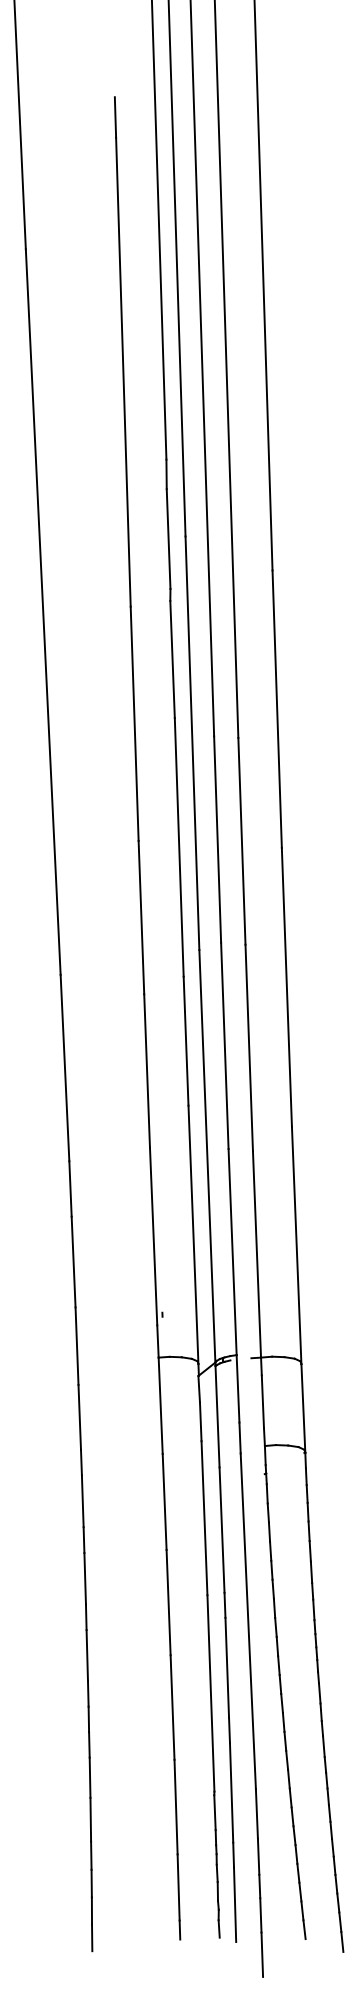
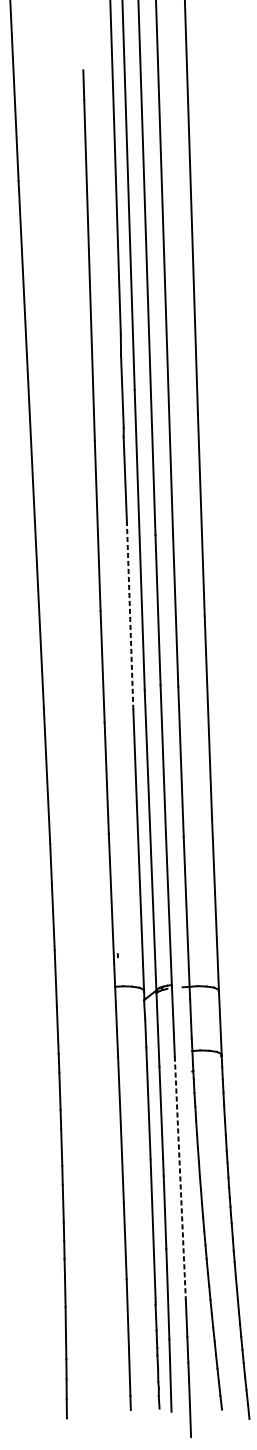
line: (179, 846) -> (130, 615), solid -> dashed
line: (248, 1621) -> (180, 1178), solid -> dashed

